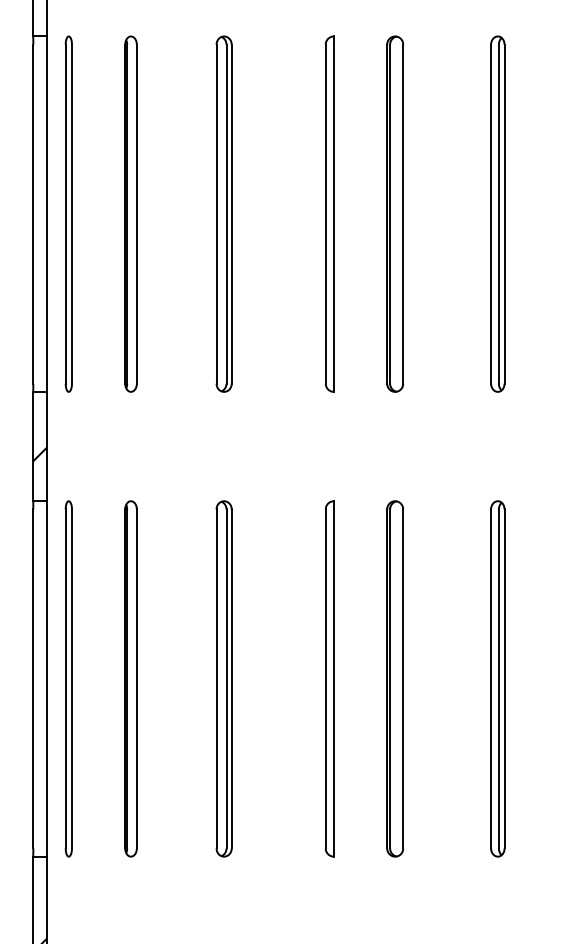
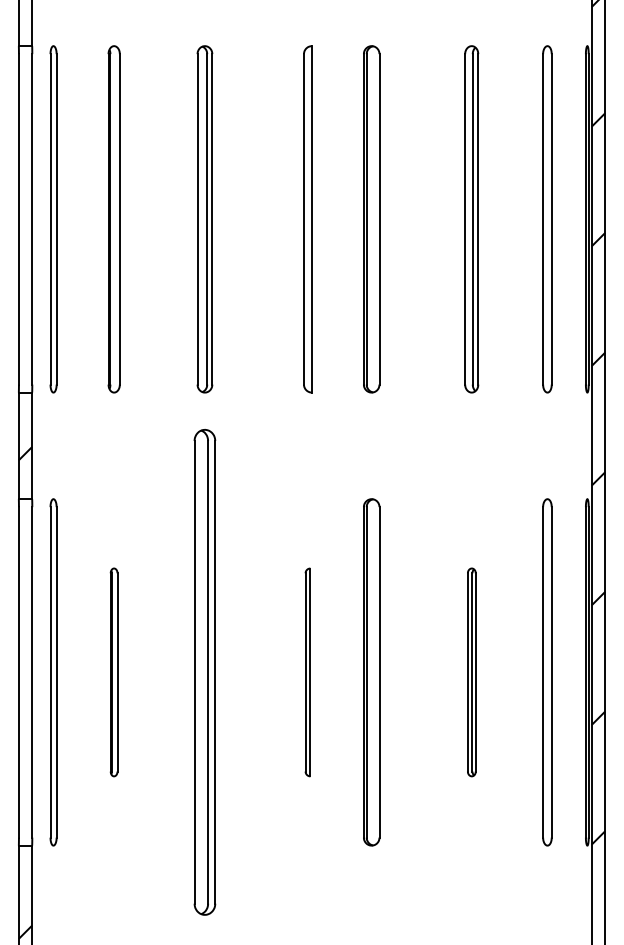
part: (130, 679) -> (113, 672), size x0.6
part: (223, 679) -> (204, 672), size x1.4
part: (329, 679) -> (307, 672), size x0.6
part: (497, 679) -> (471, 672), size x0.6

